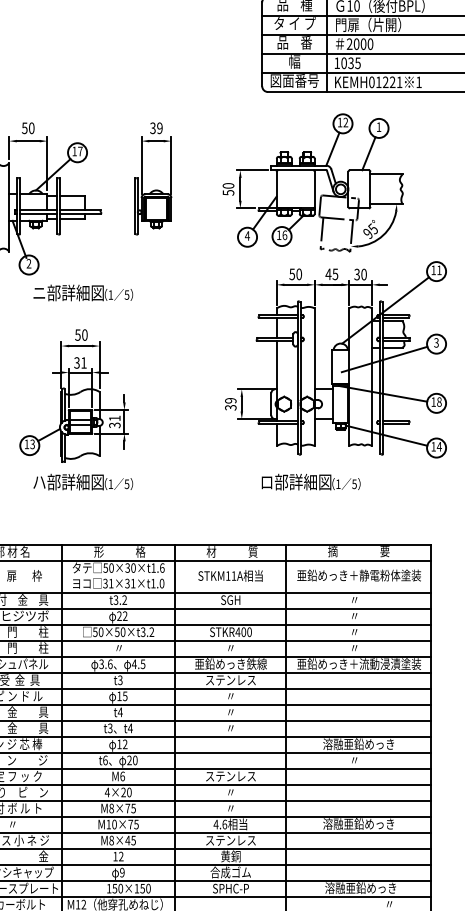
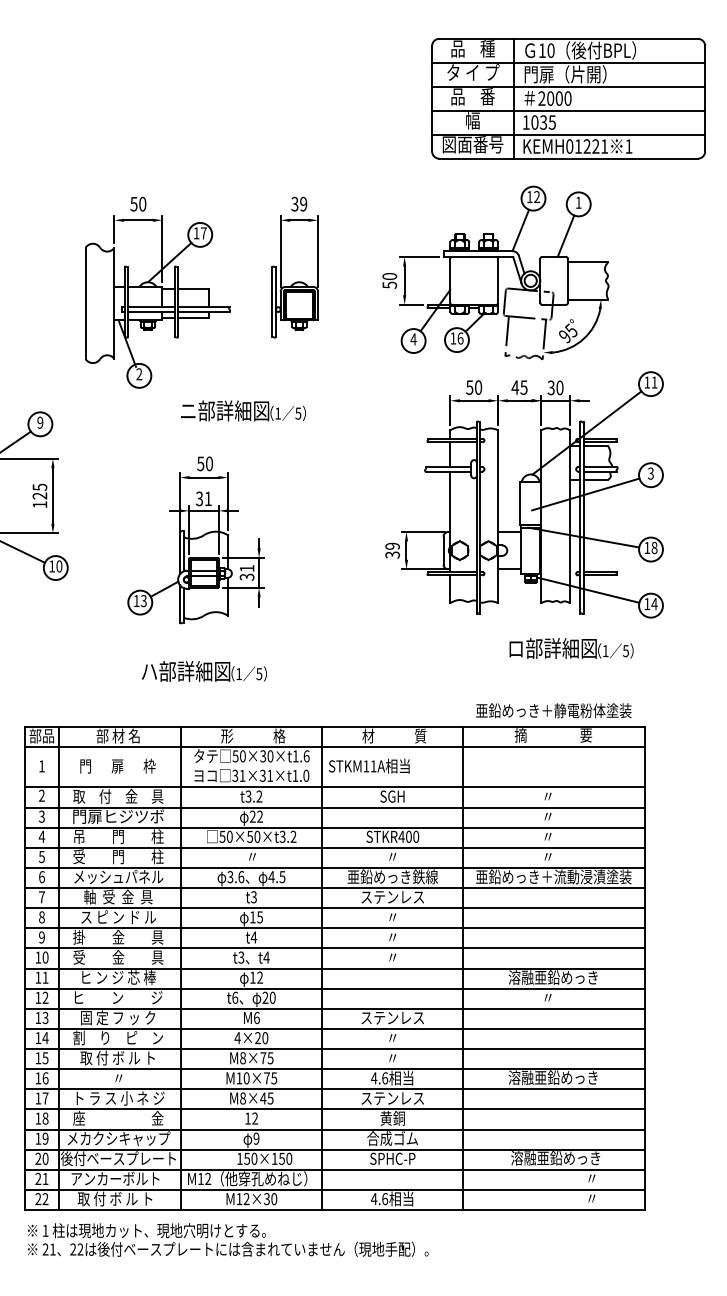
text: (83, 292) -> (243, 410), moved
text: (83, 482) -> (204, 671), moved
text: (311, 482) -> (571, 648), moved
text: (230, 575) -> (369, 765), moved
text: (358, 575) -> (553, 710), moved

